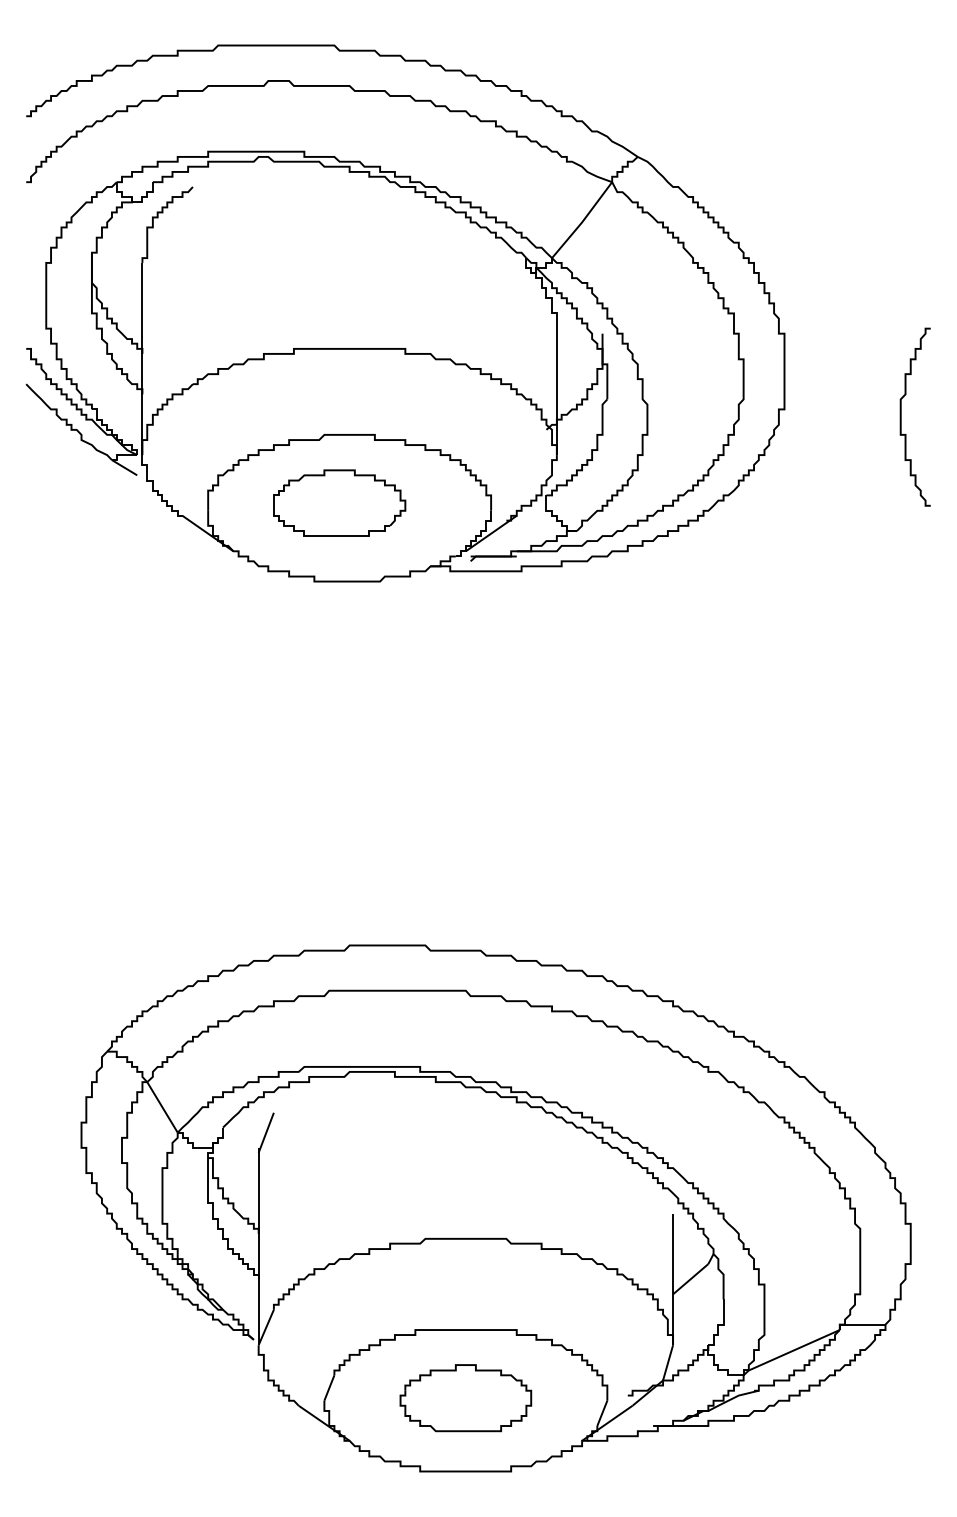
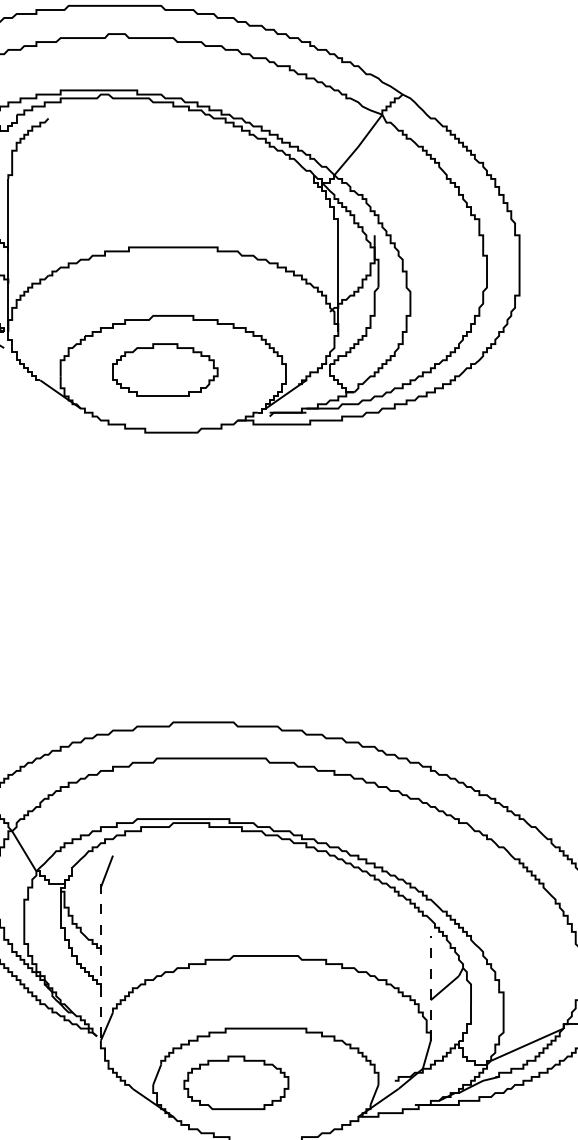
line: (258, 1246) -> (100, 962), solid -> dashed
line: (673, 1279) -> (431, 988), solid -> dashed
part: (465, 1398) -> (236, 1083), moved

